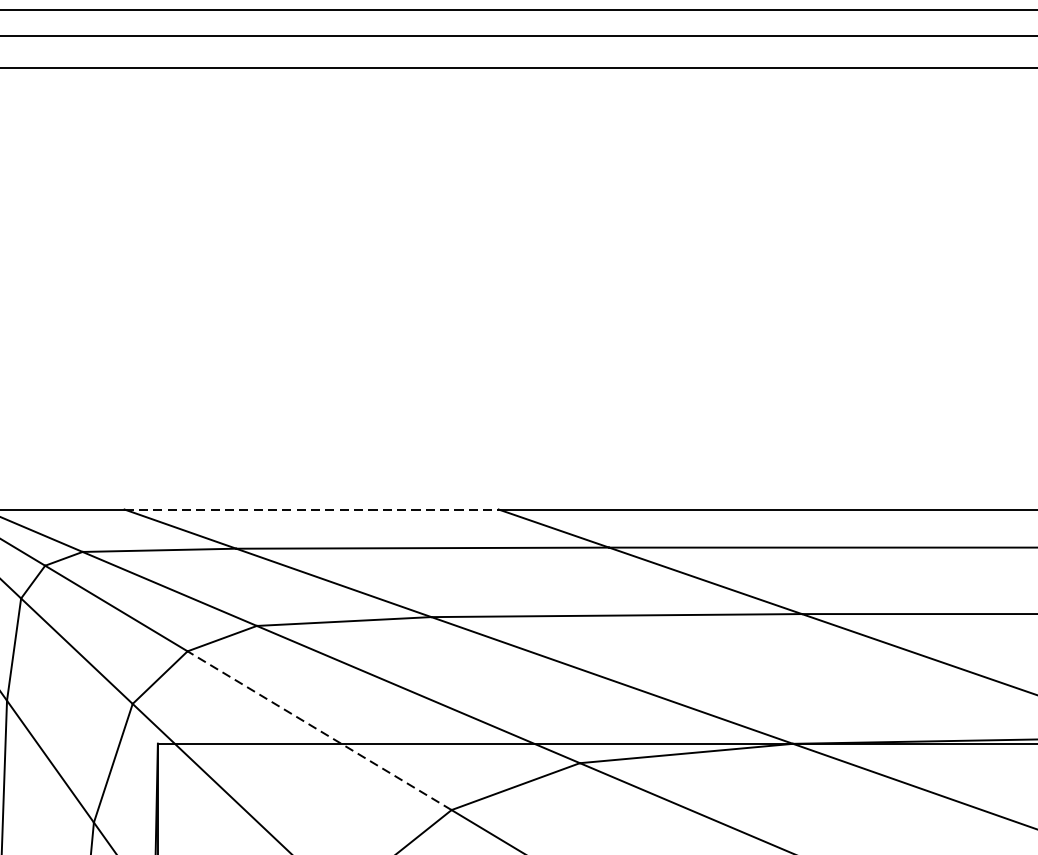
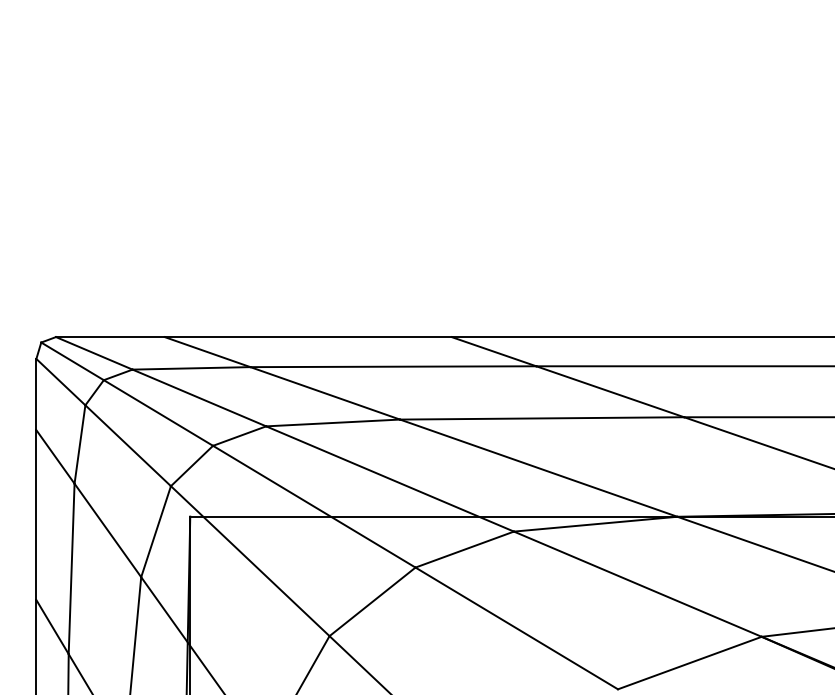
line: (312, 510) -> (308, 337), dashed -> solid
line: (318, 730) -> (313, 506), dashed -> solid

